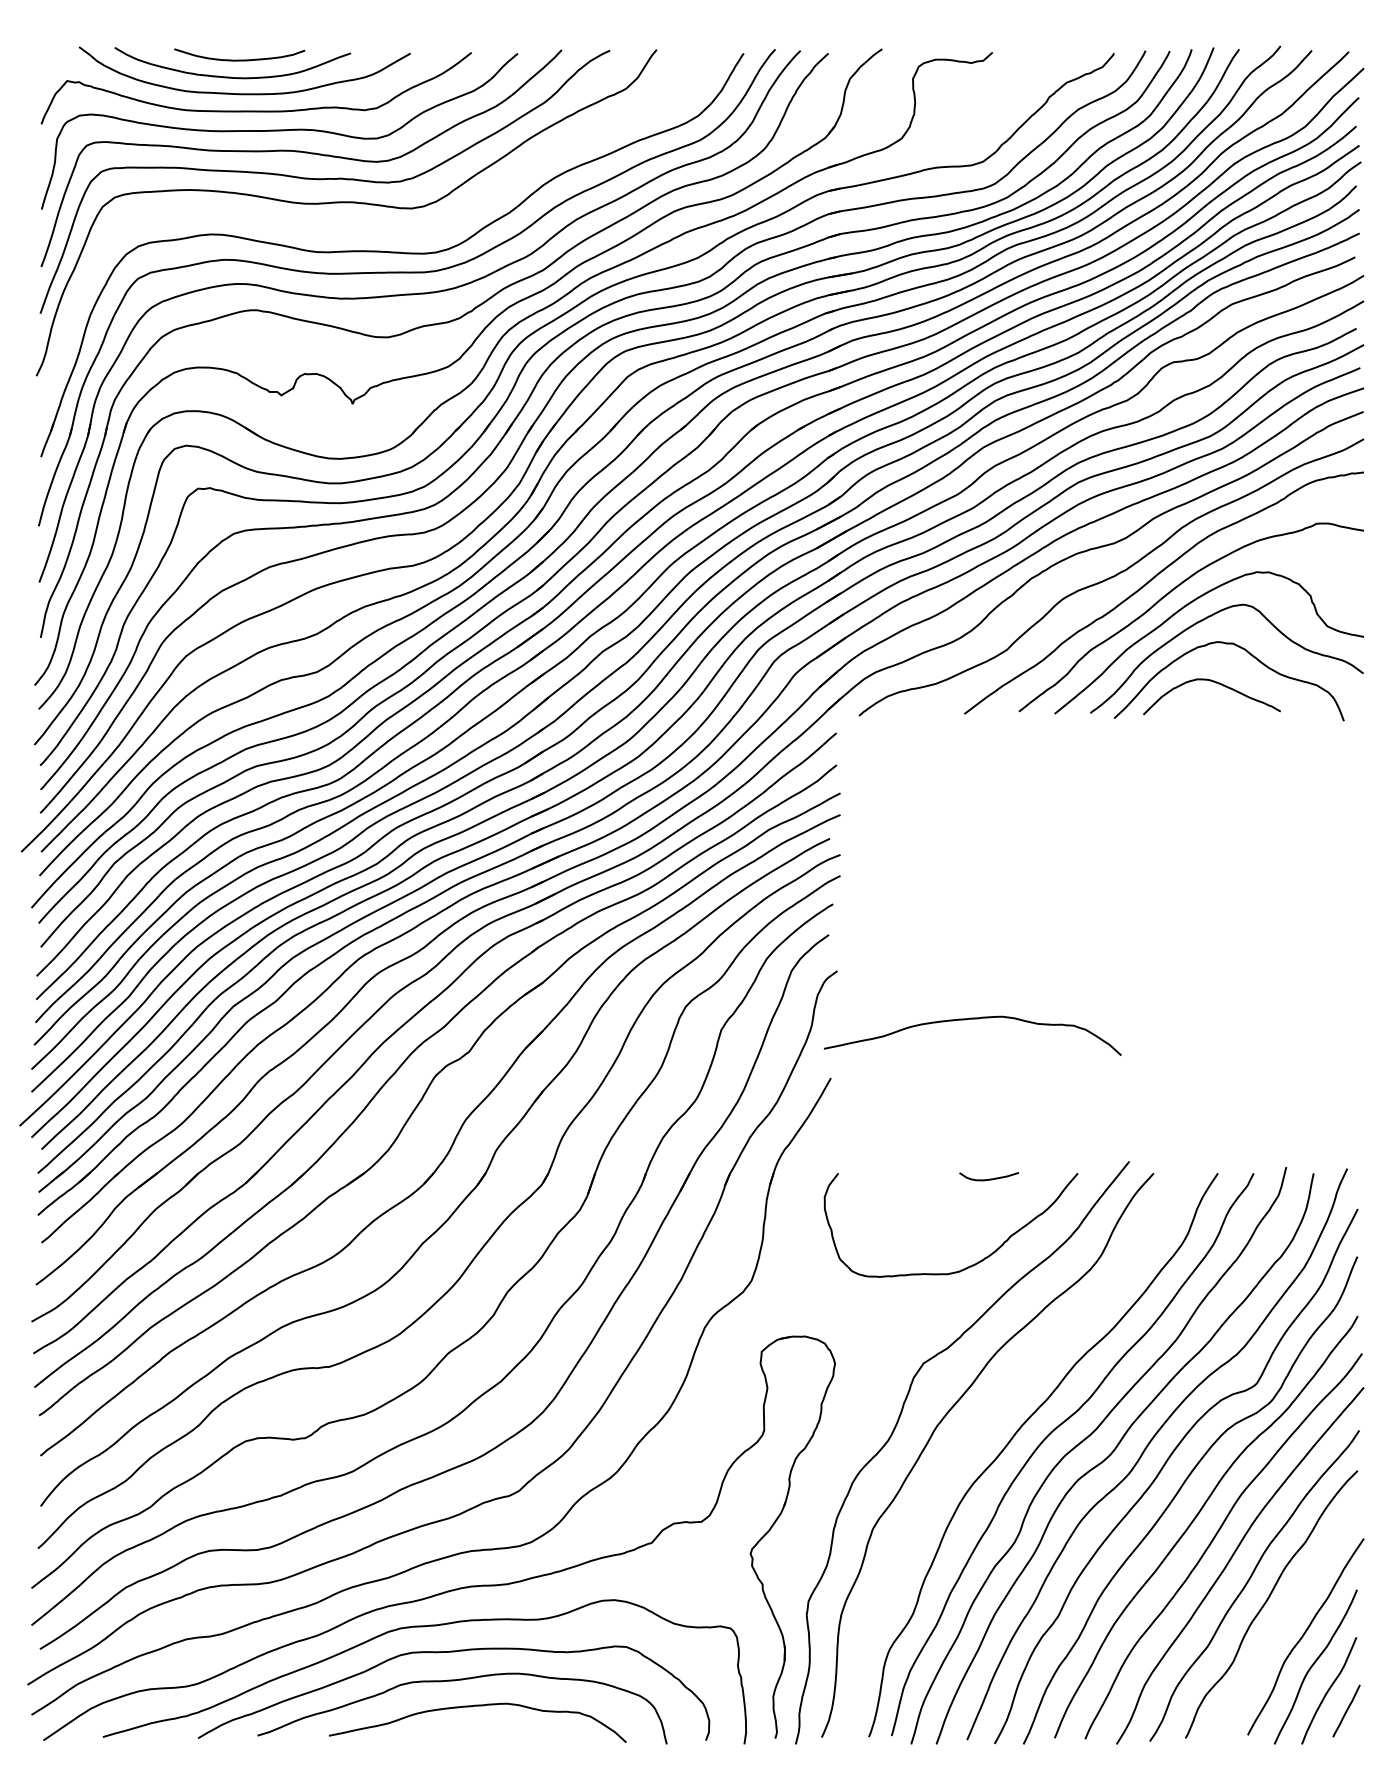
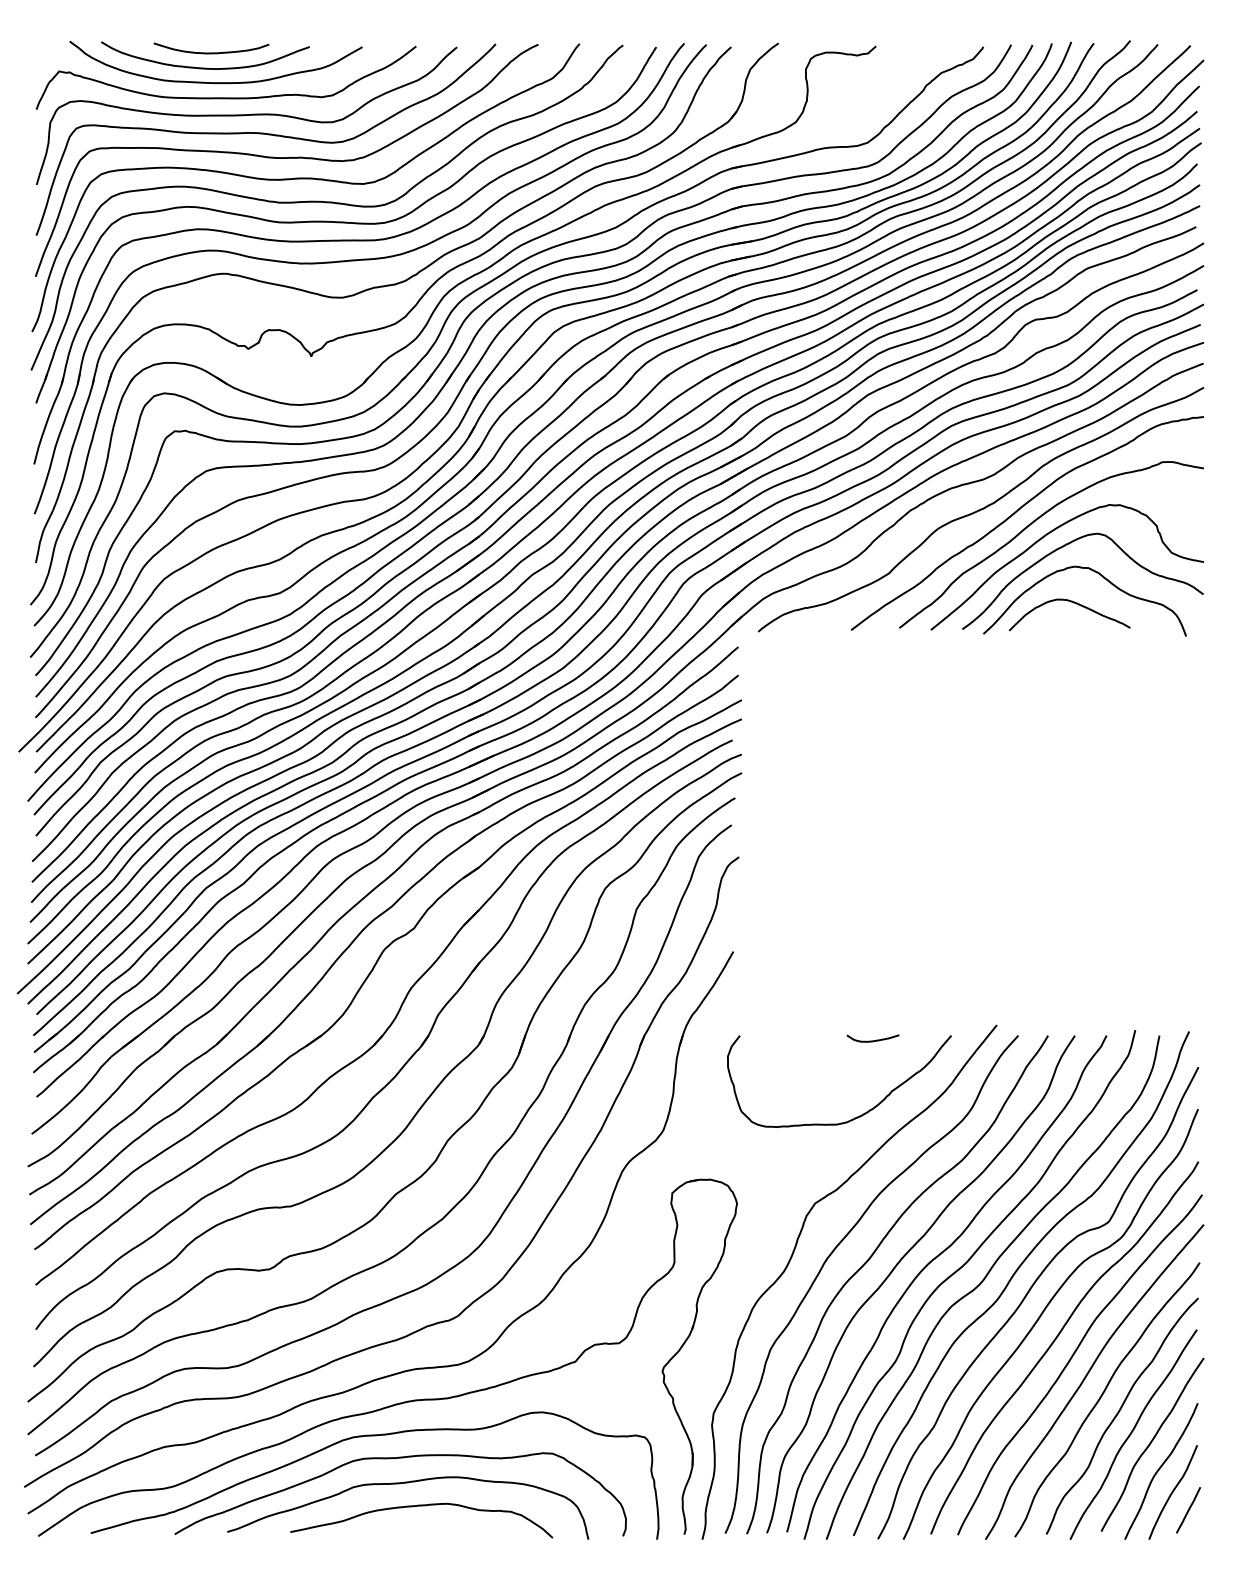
curve: (370, 230) -> (326, 203), added
curve: (972, 1019) -> (858, 899), removed
curve: (985, 1427) -> (869, 1259), added
curve: (1282, 1624) -> (1131, 1433), added

